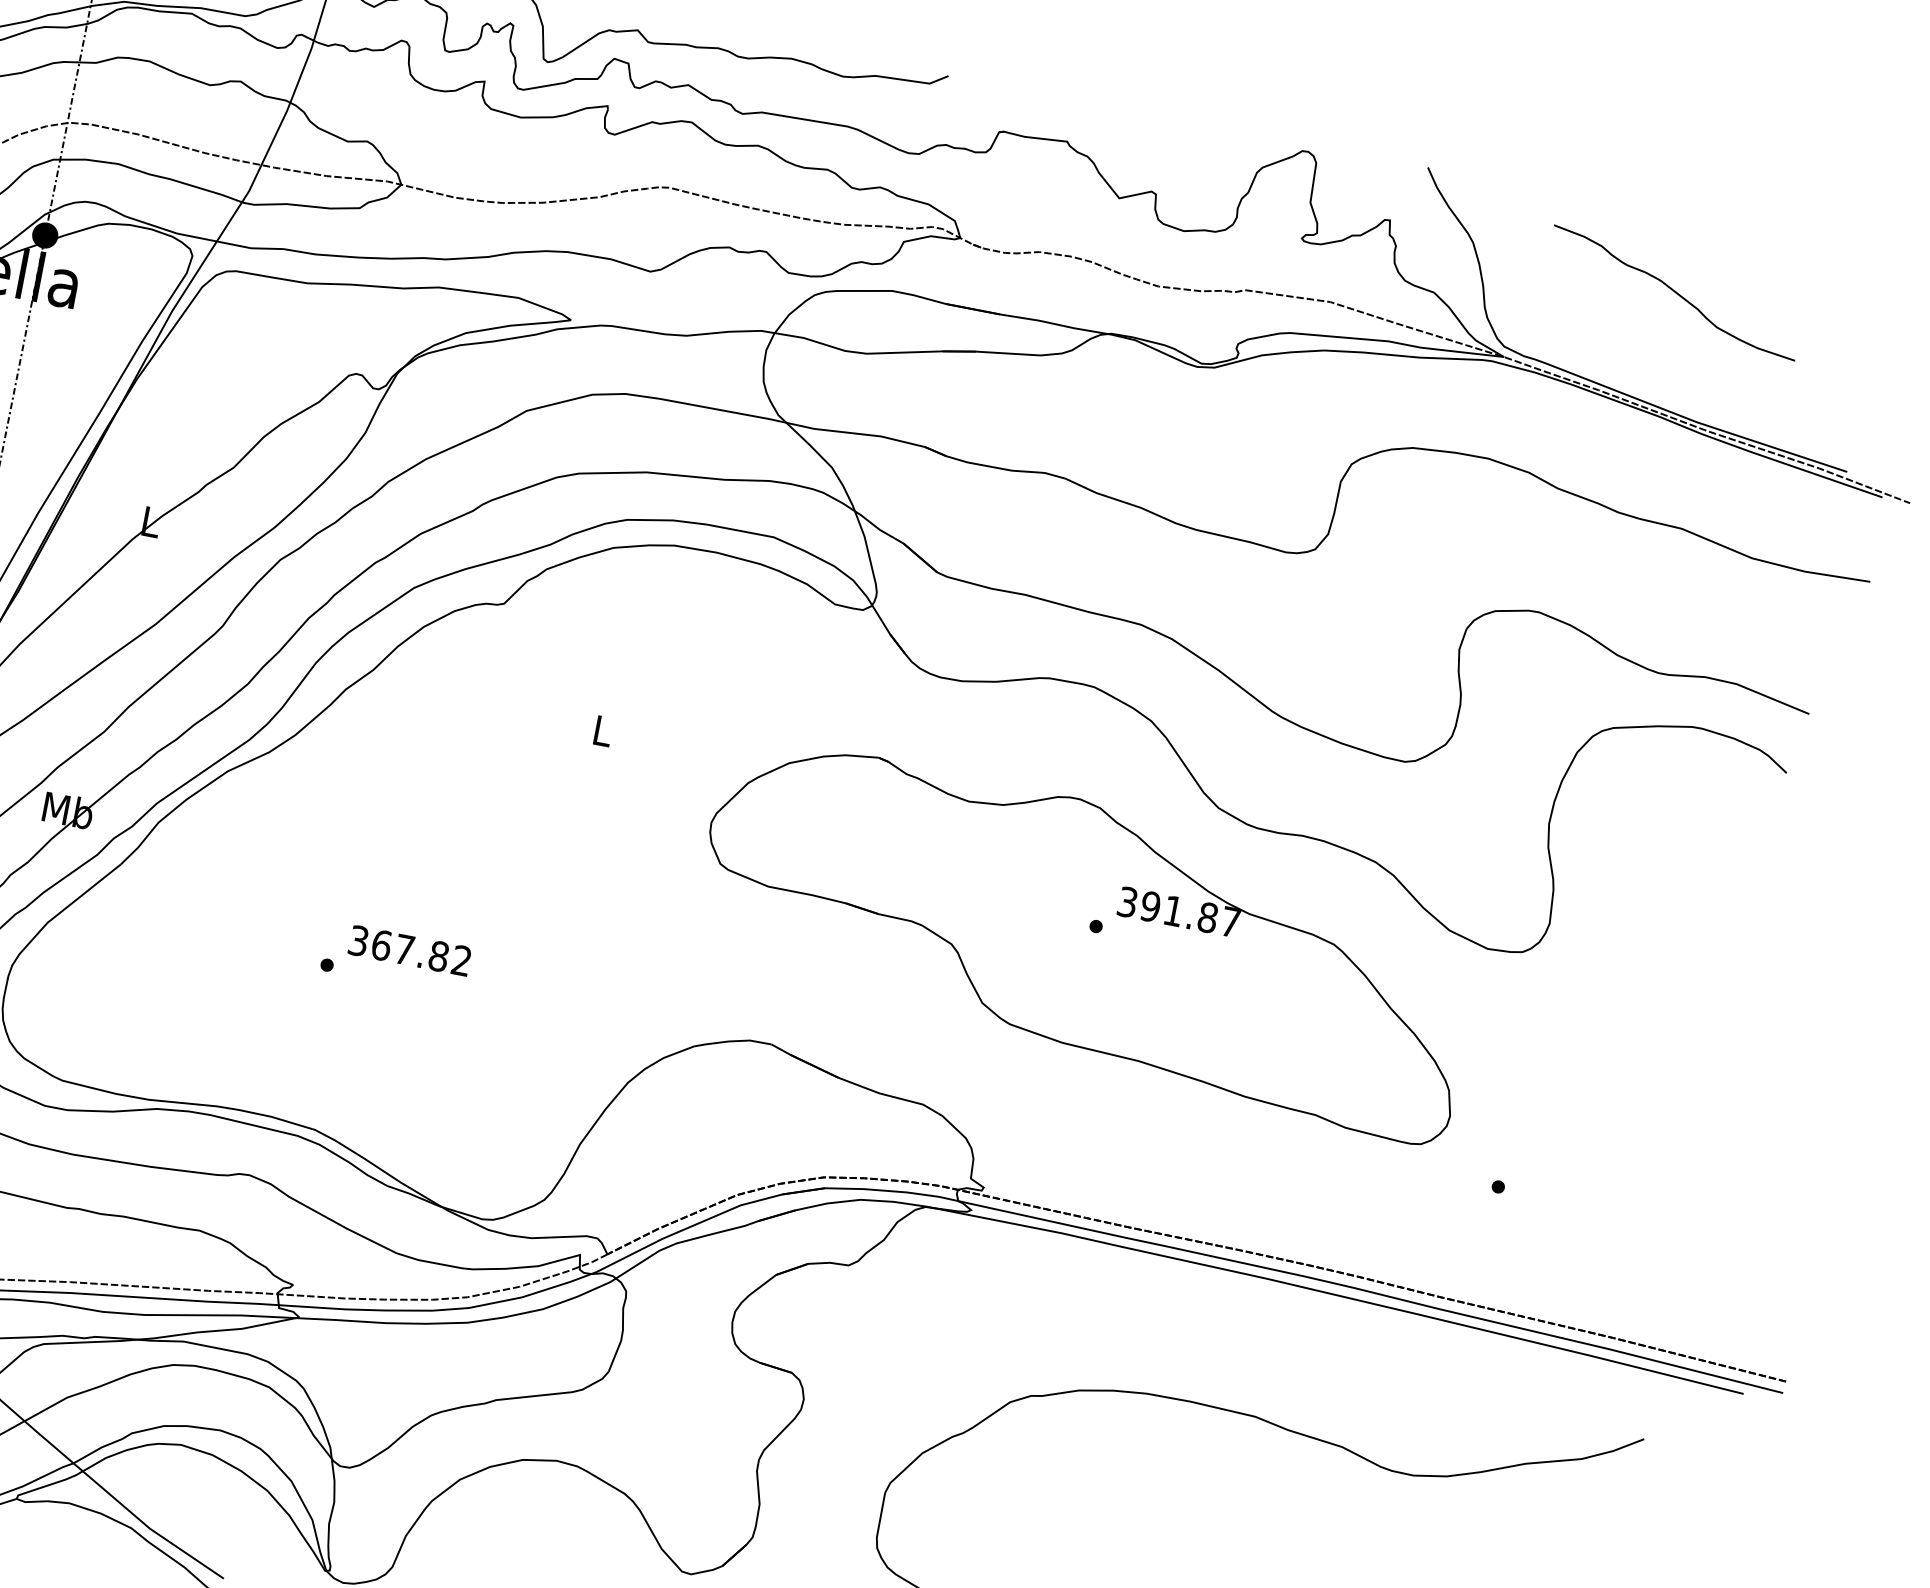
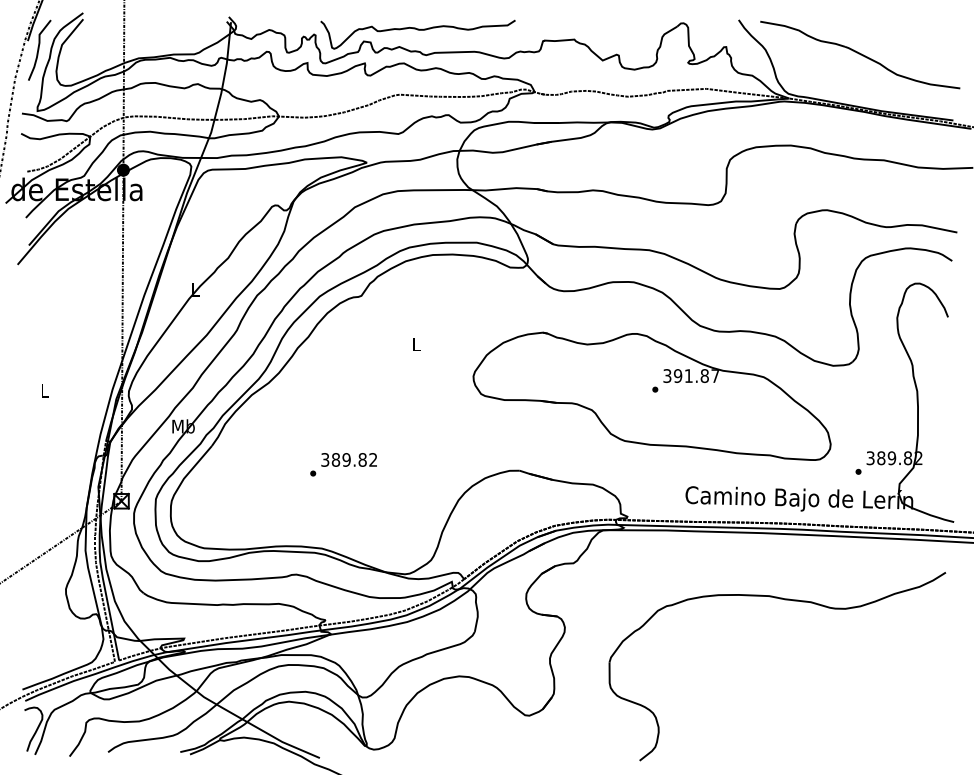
part: (1675, 291) -> (860, 54), size x1.67
text: (391, 946) -> (340, 459), 367.82 -> 389.82
part: (1526, 1146) -> (867, 451), added

